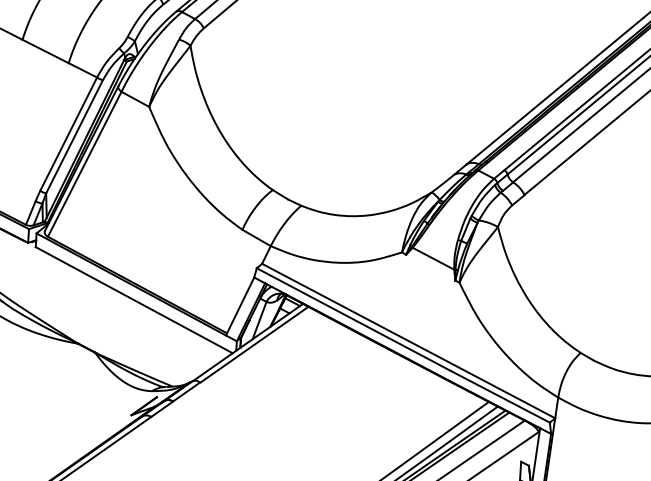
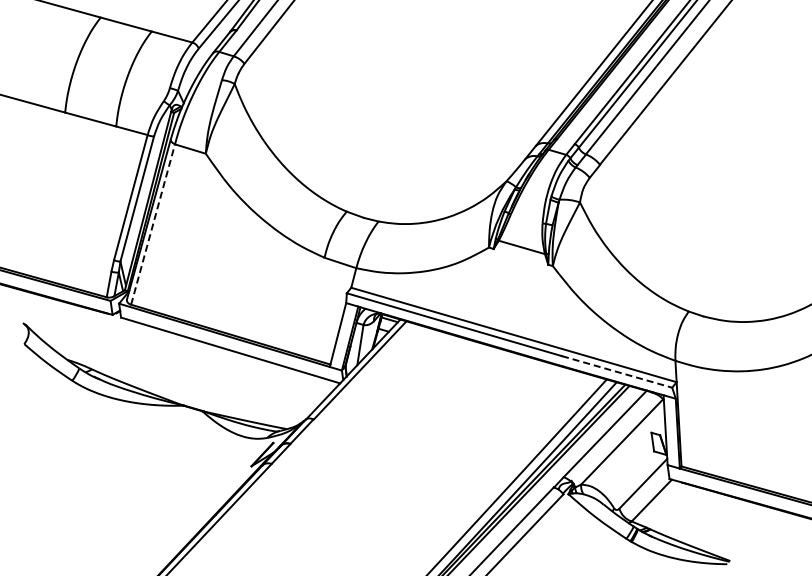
line: (85, 164) -> (153, 224), solid -> dashed
line: (500, 397) -> (617, 372), solid -> dashed

